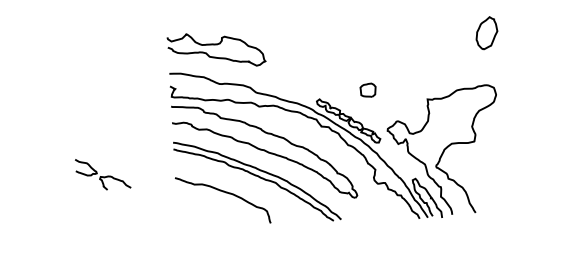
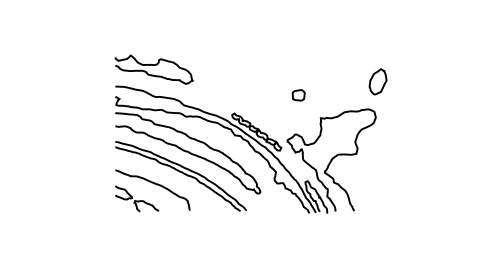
part: (486, 32) -> (377, 81), moved
part: (367, 90) -> (298, 95), moved
part: (103, 173) -> (137, 198), moved

